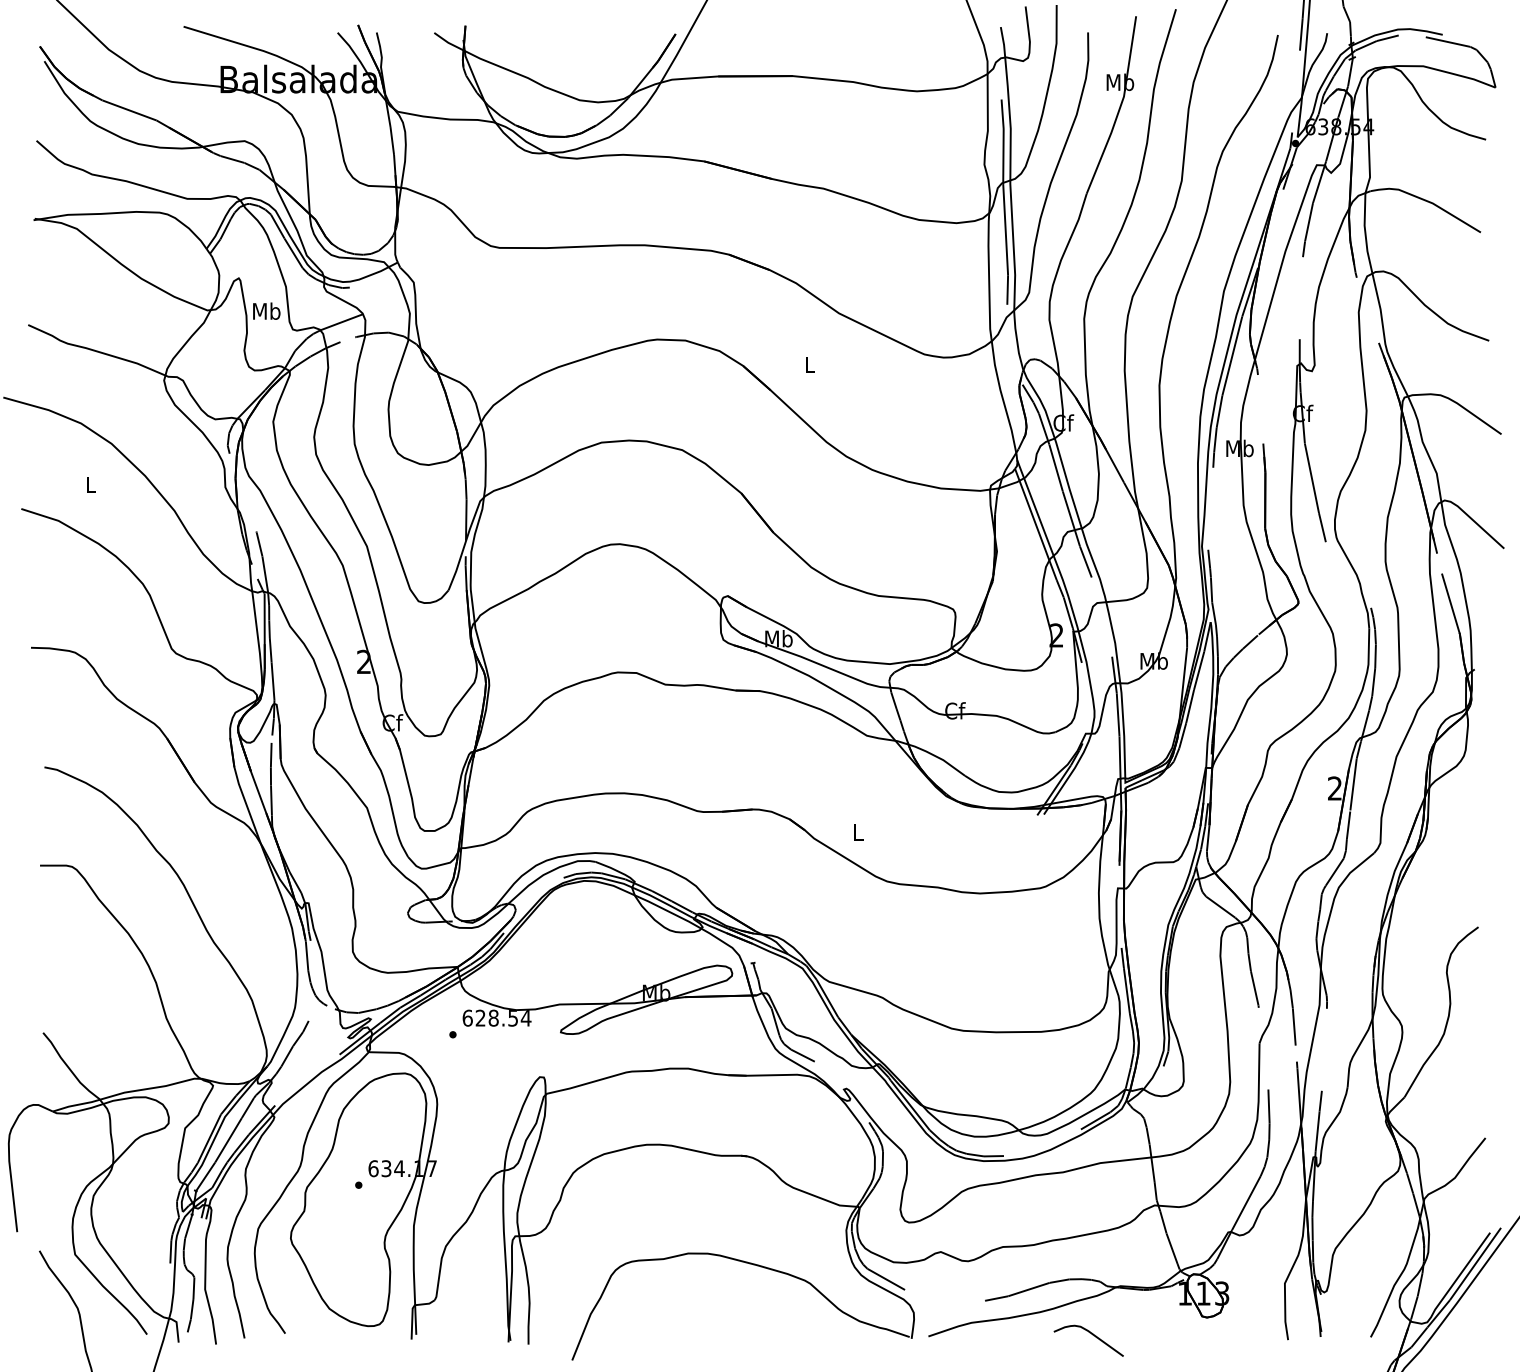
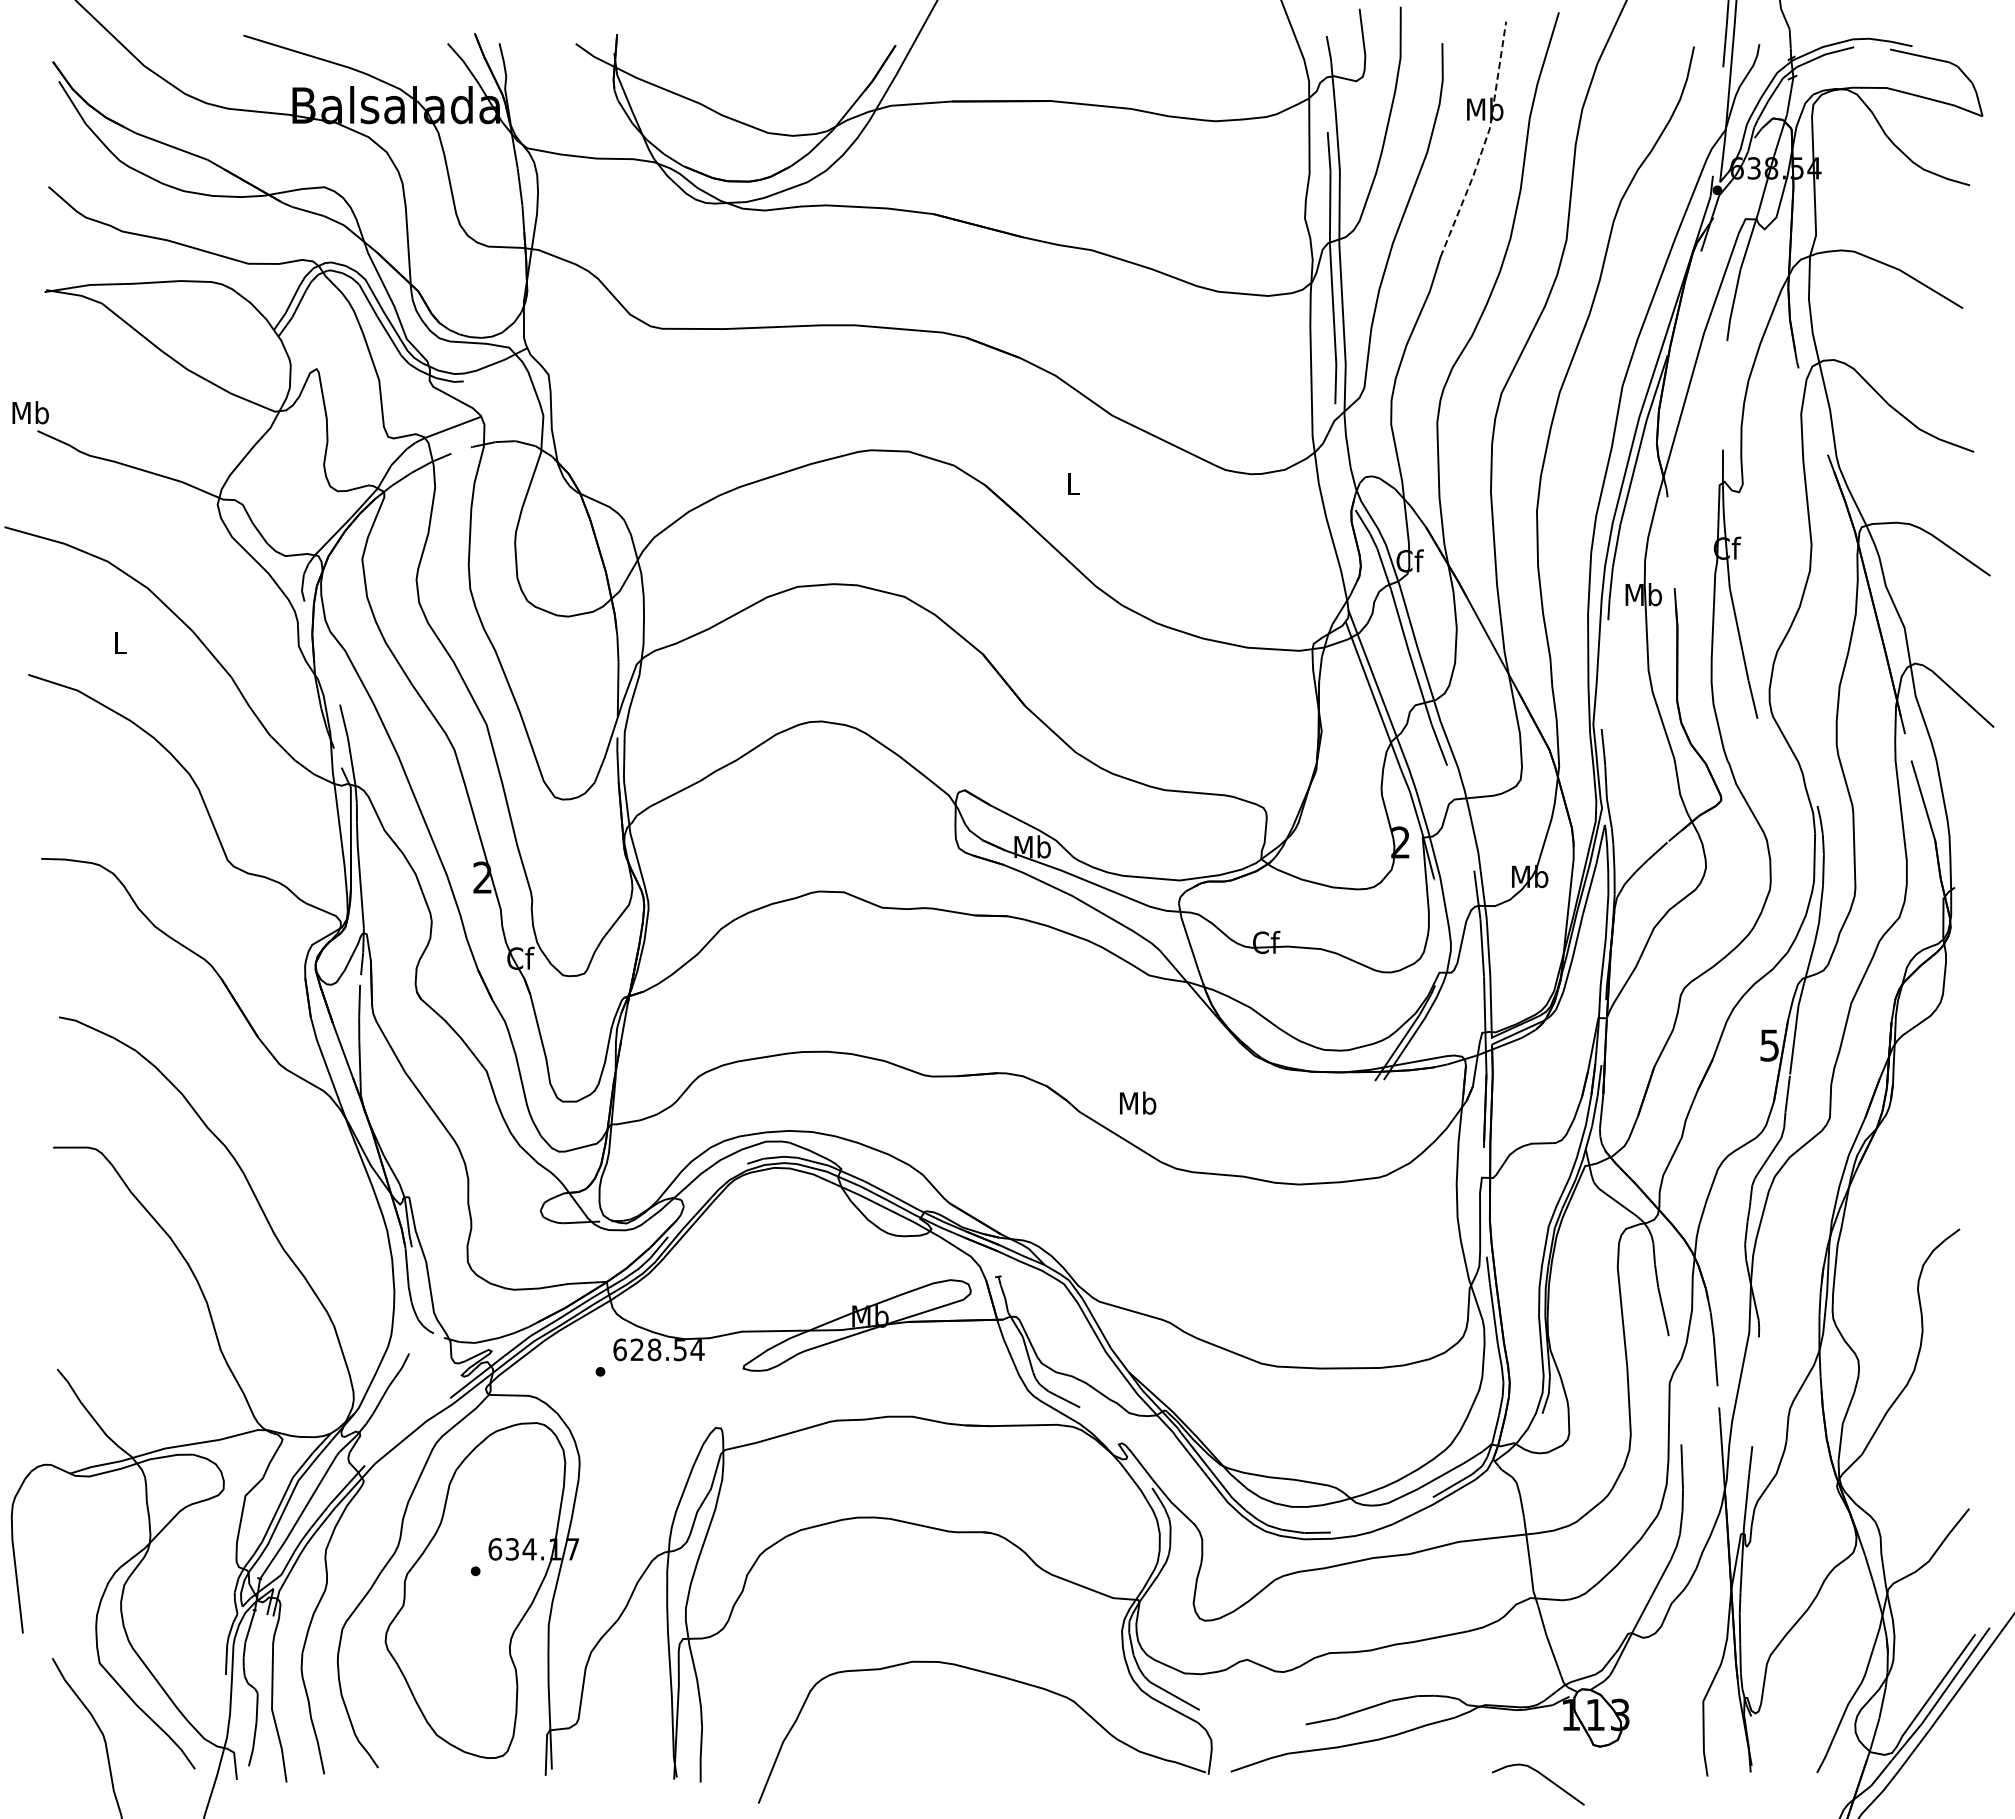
line: (1120, 107) -> (1485, 142), solid -> dashed
text: (266, 311) -> (30, 412), moved
text: (1334, 788) -> (1769, 1045), 2 -> 5
text: (858, 831) -> (1138, 1102), L -> Mb
curve: (1091, 1334) -> (1542, 1776), moved

